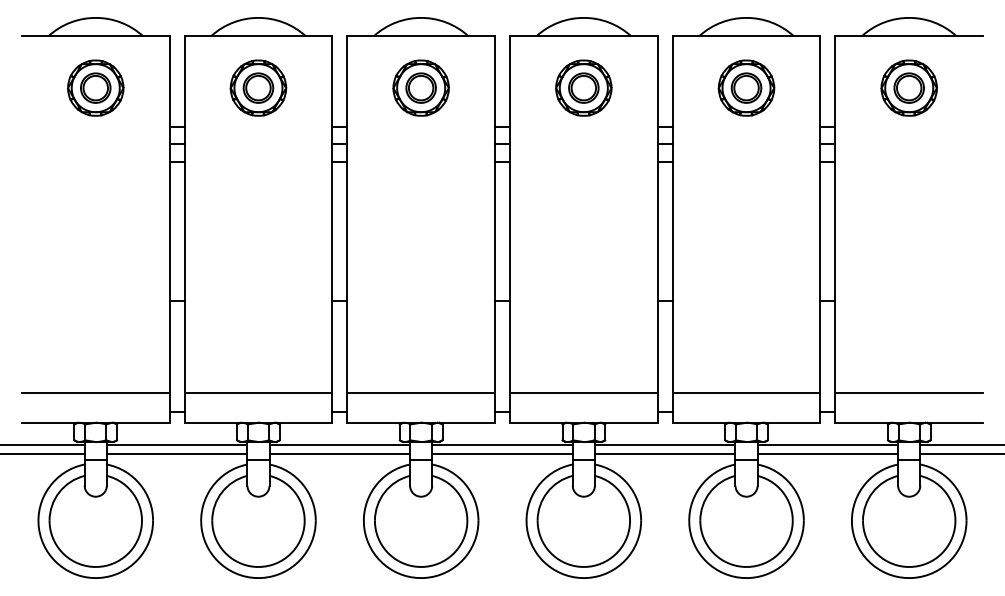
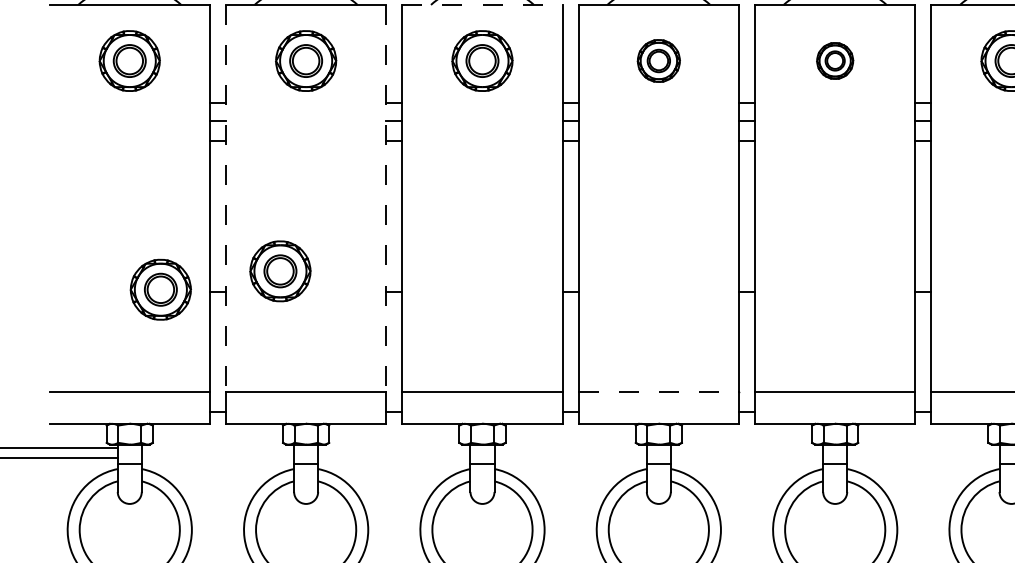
line: (421, 36) -> (482, 5), solid -> dashed
part: (583, 87) -> (658, 60), size x0.7
part: (746, 87) -> (835, 60), size x0.6
line: (184, 215) -> (225, 199), solid -> dashed
line: (332, 215) -> (386, 199), solid -> dashed
part: (234, 281) -> (280, 270), added
part: (124, 298) -> (160, 289), added
line: (583, 393) -> (658, 392), solid -> dashed
line: (176, 444) -> (217, 447), removed
line: (339, 444) -> (393, 447), removed
line: (502, 444) -> (570, 447), removed
line: (664, 444) -> (746, 447), removed
line: (827, 444) -> (922, 447), removed
line: (176, 454) -> (217, 458), removed
line: (339, 454) -> (393, 458), removed
line: (502, 454) -> (570, 458), removed
line: (664, 454) -> (746, 458), removed
line: (827, 454) -> (922, 458), removed

